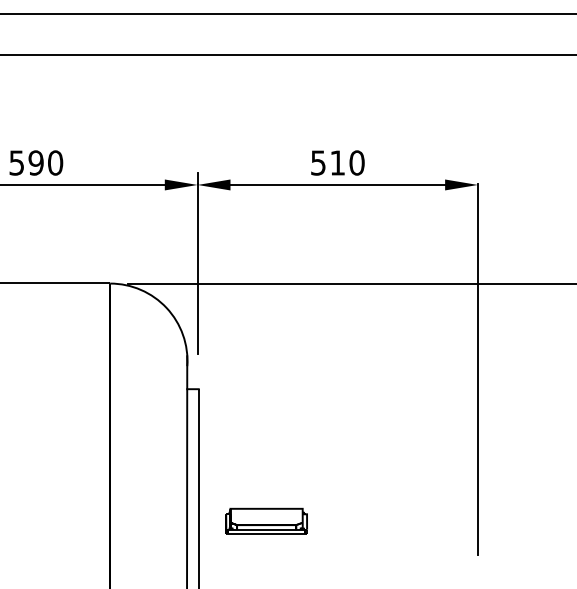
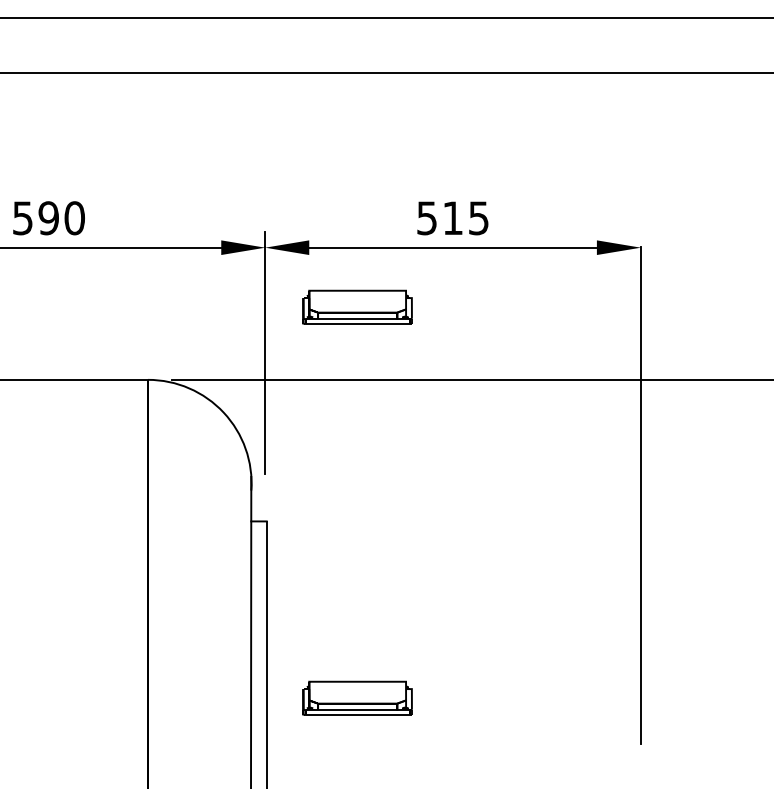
text: (356, 163) -> (478, 218), 510 -> 515
part: (266, 228) -> (357, 306), added

